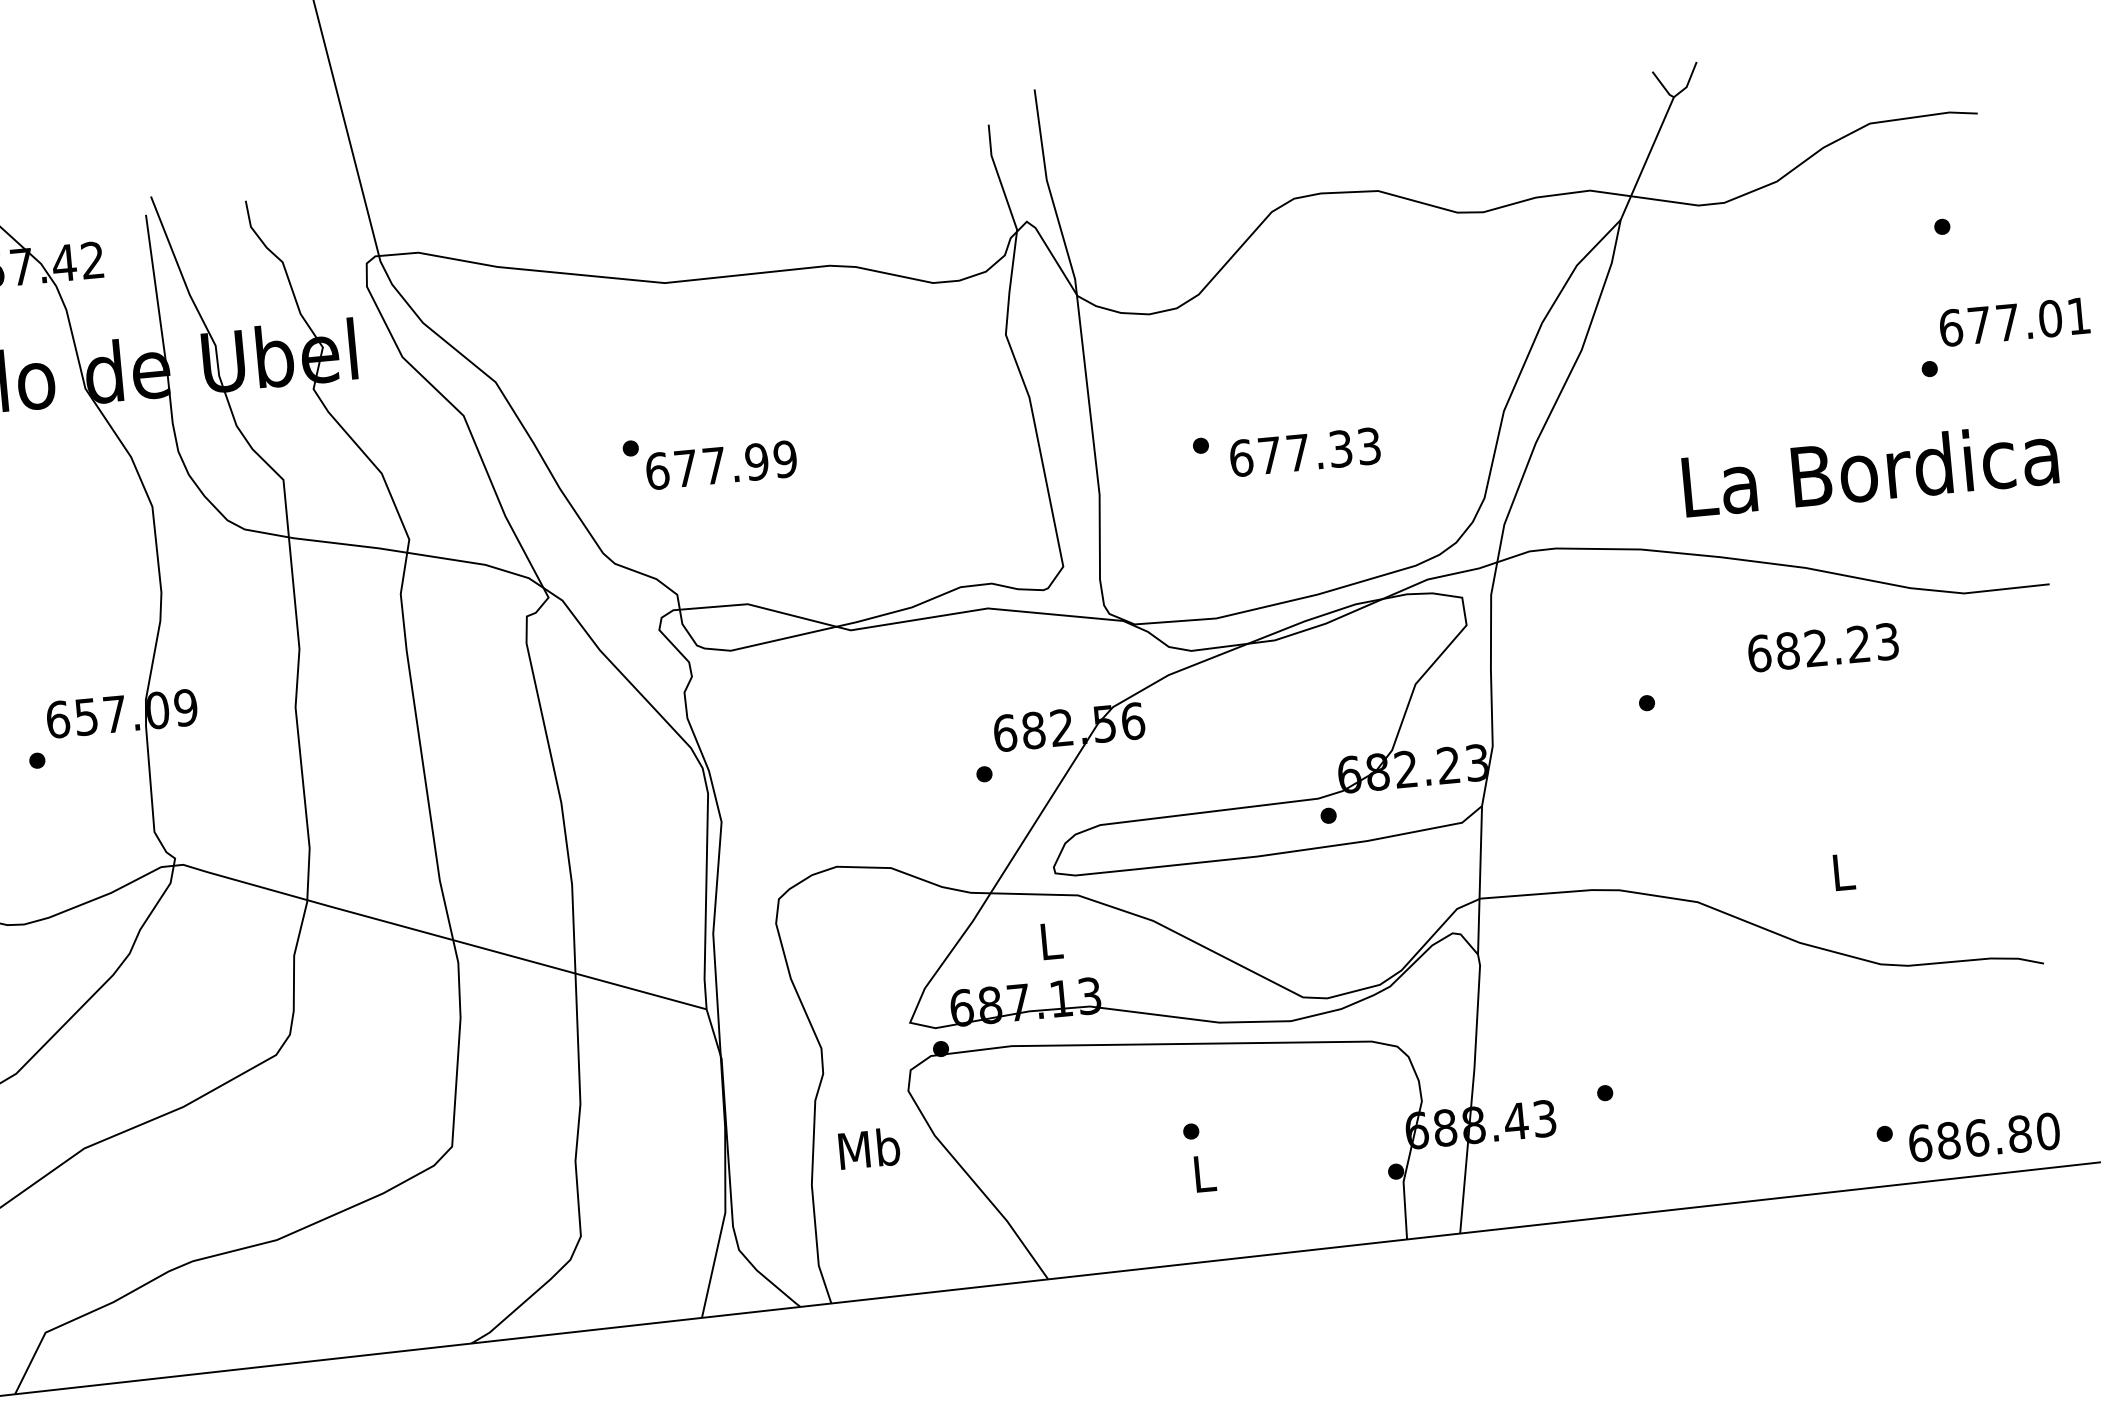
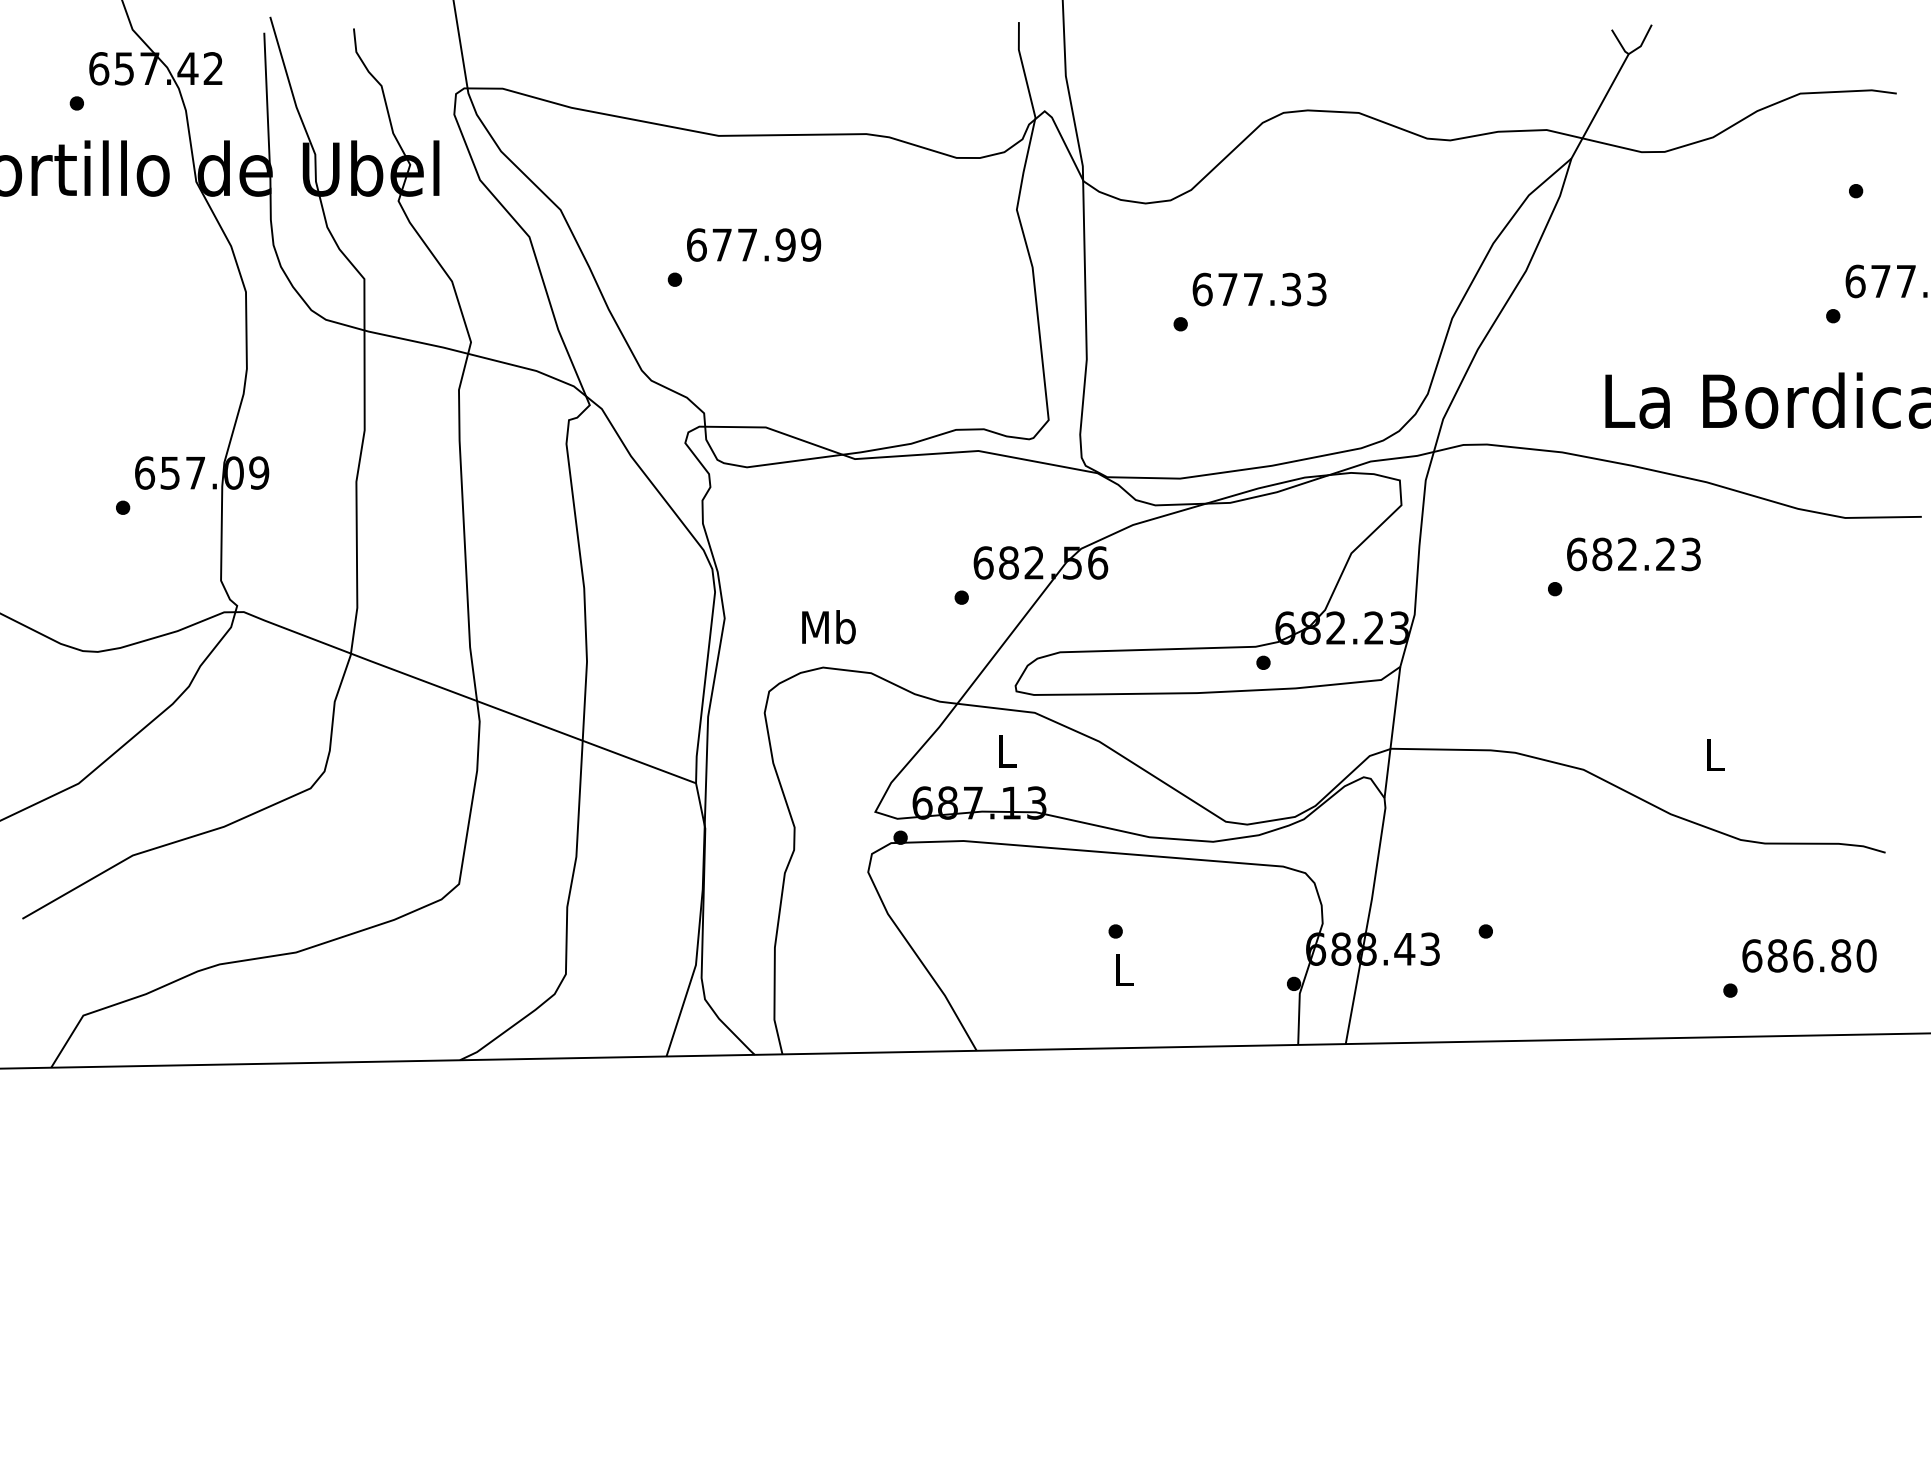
text: (1305, 452) -> (1259, 289), moved
text: (722, 464) -> (754, 244), moved
text: (1822, 647) -> (1633, 554), moved
text: (1984, 1136) -> (1809, 955), moved
text: (868, 1149) -> (828, 627), moved

